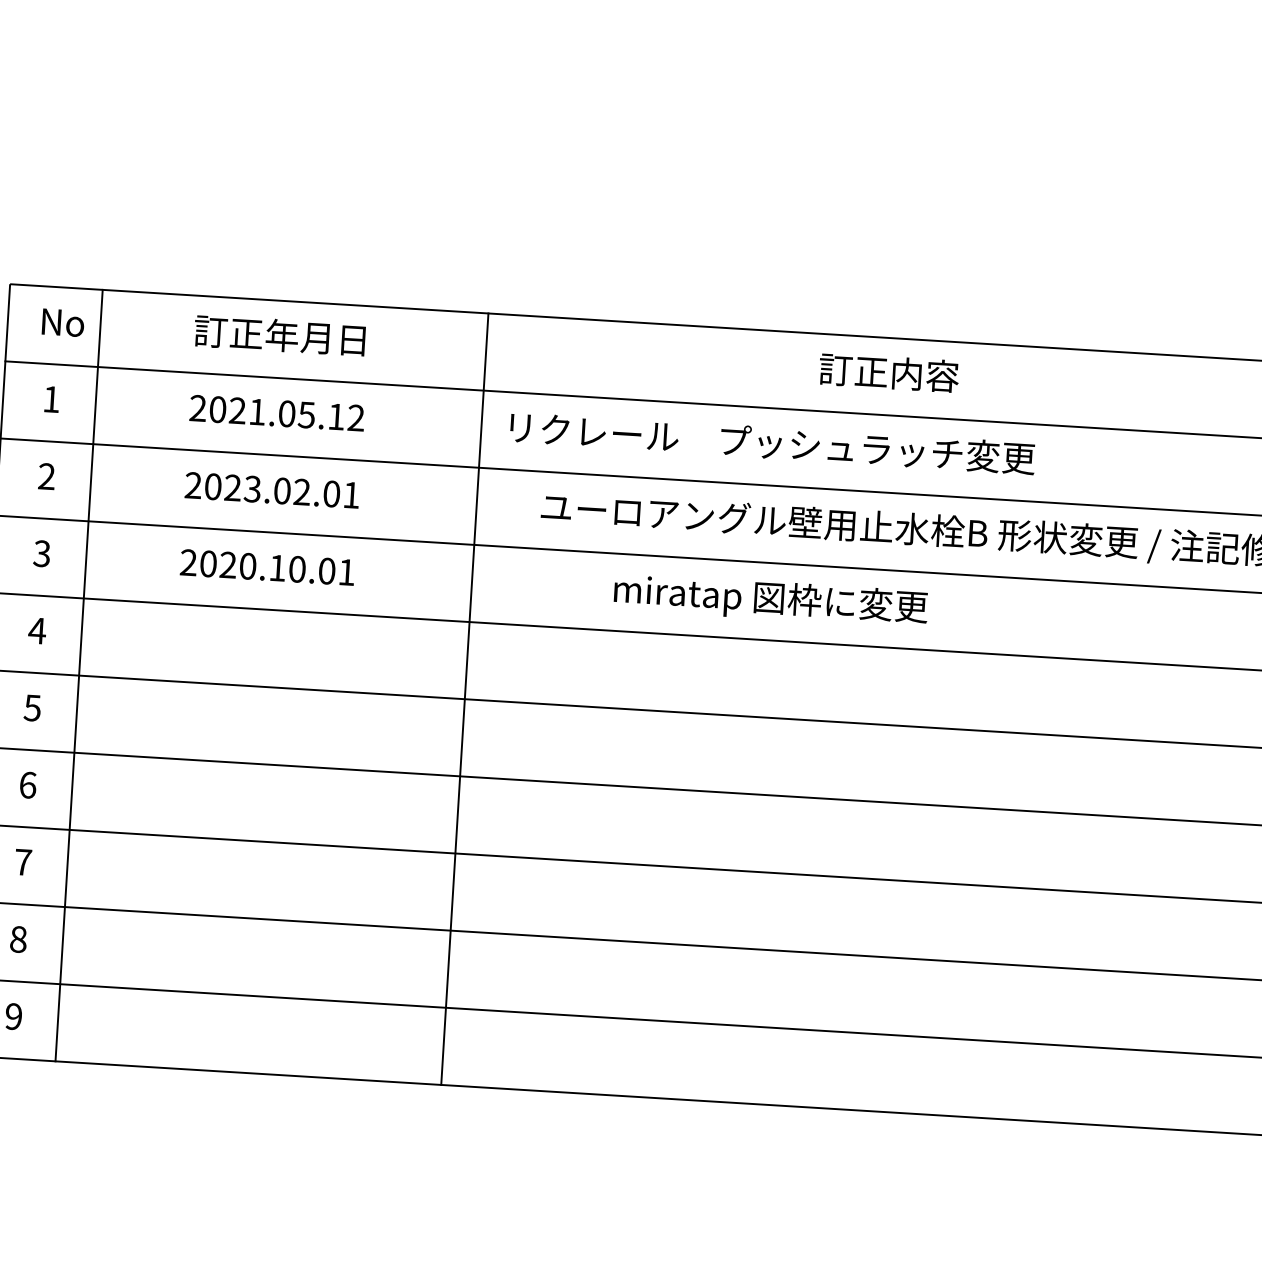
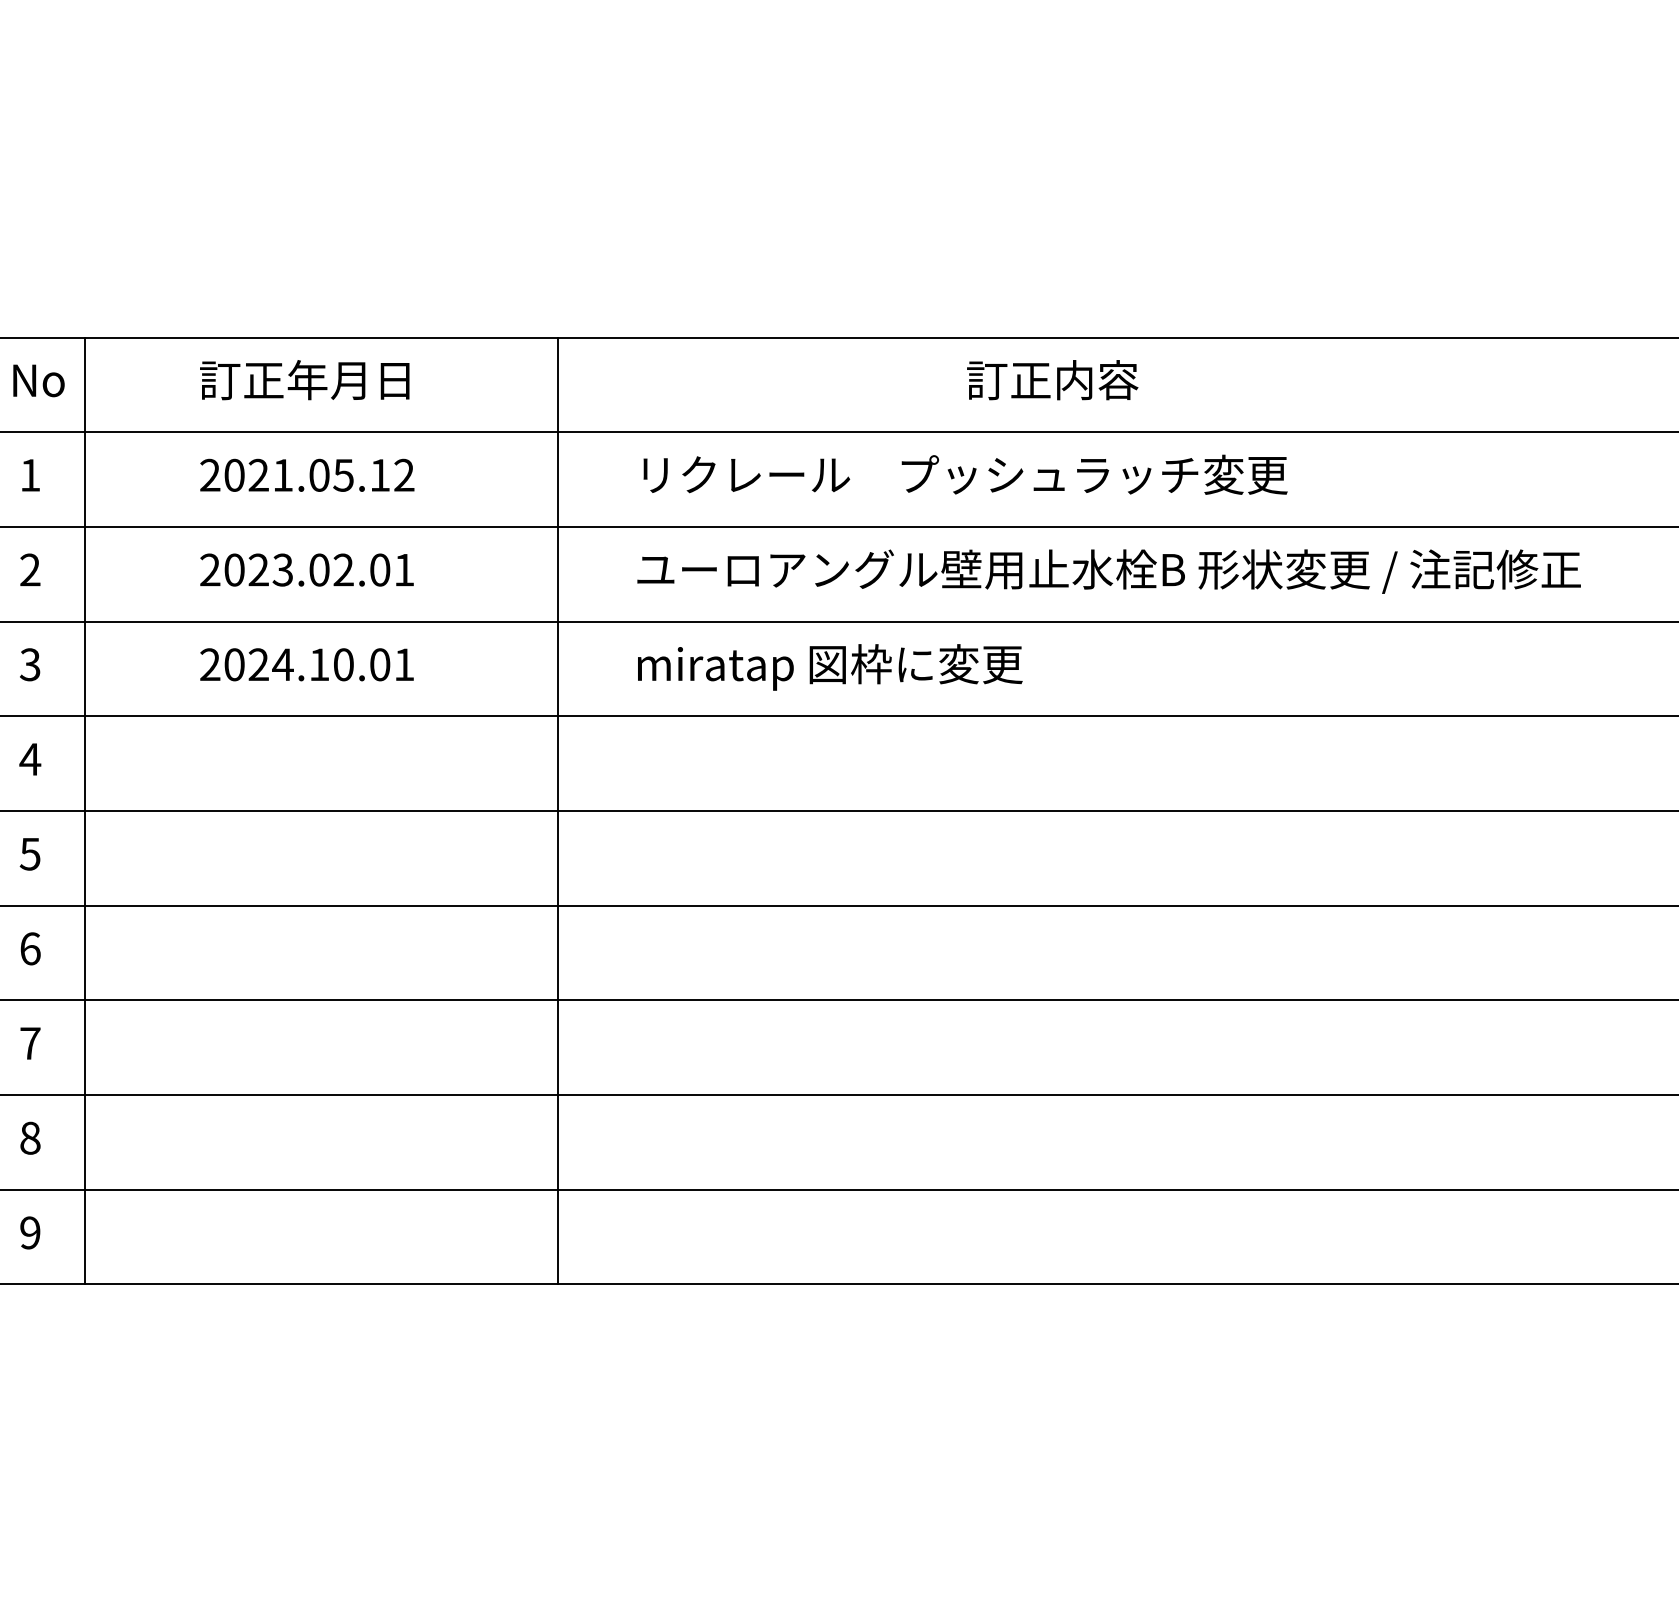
text: (772, 442) -> (965, 474), moved
text: (247, 566) -> (282, 664), 2020.10.01 -> 2024.10.01
text: (771, 600) -> (830, 667), moved

